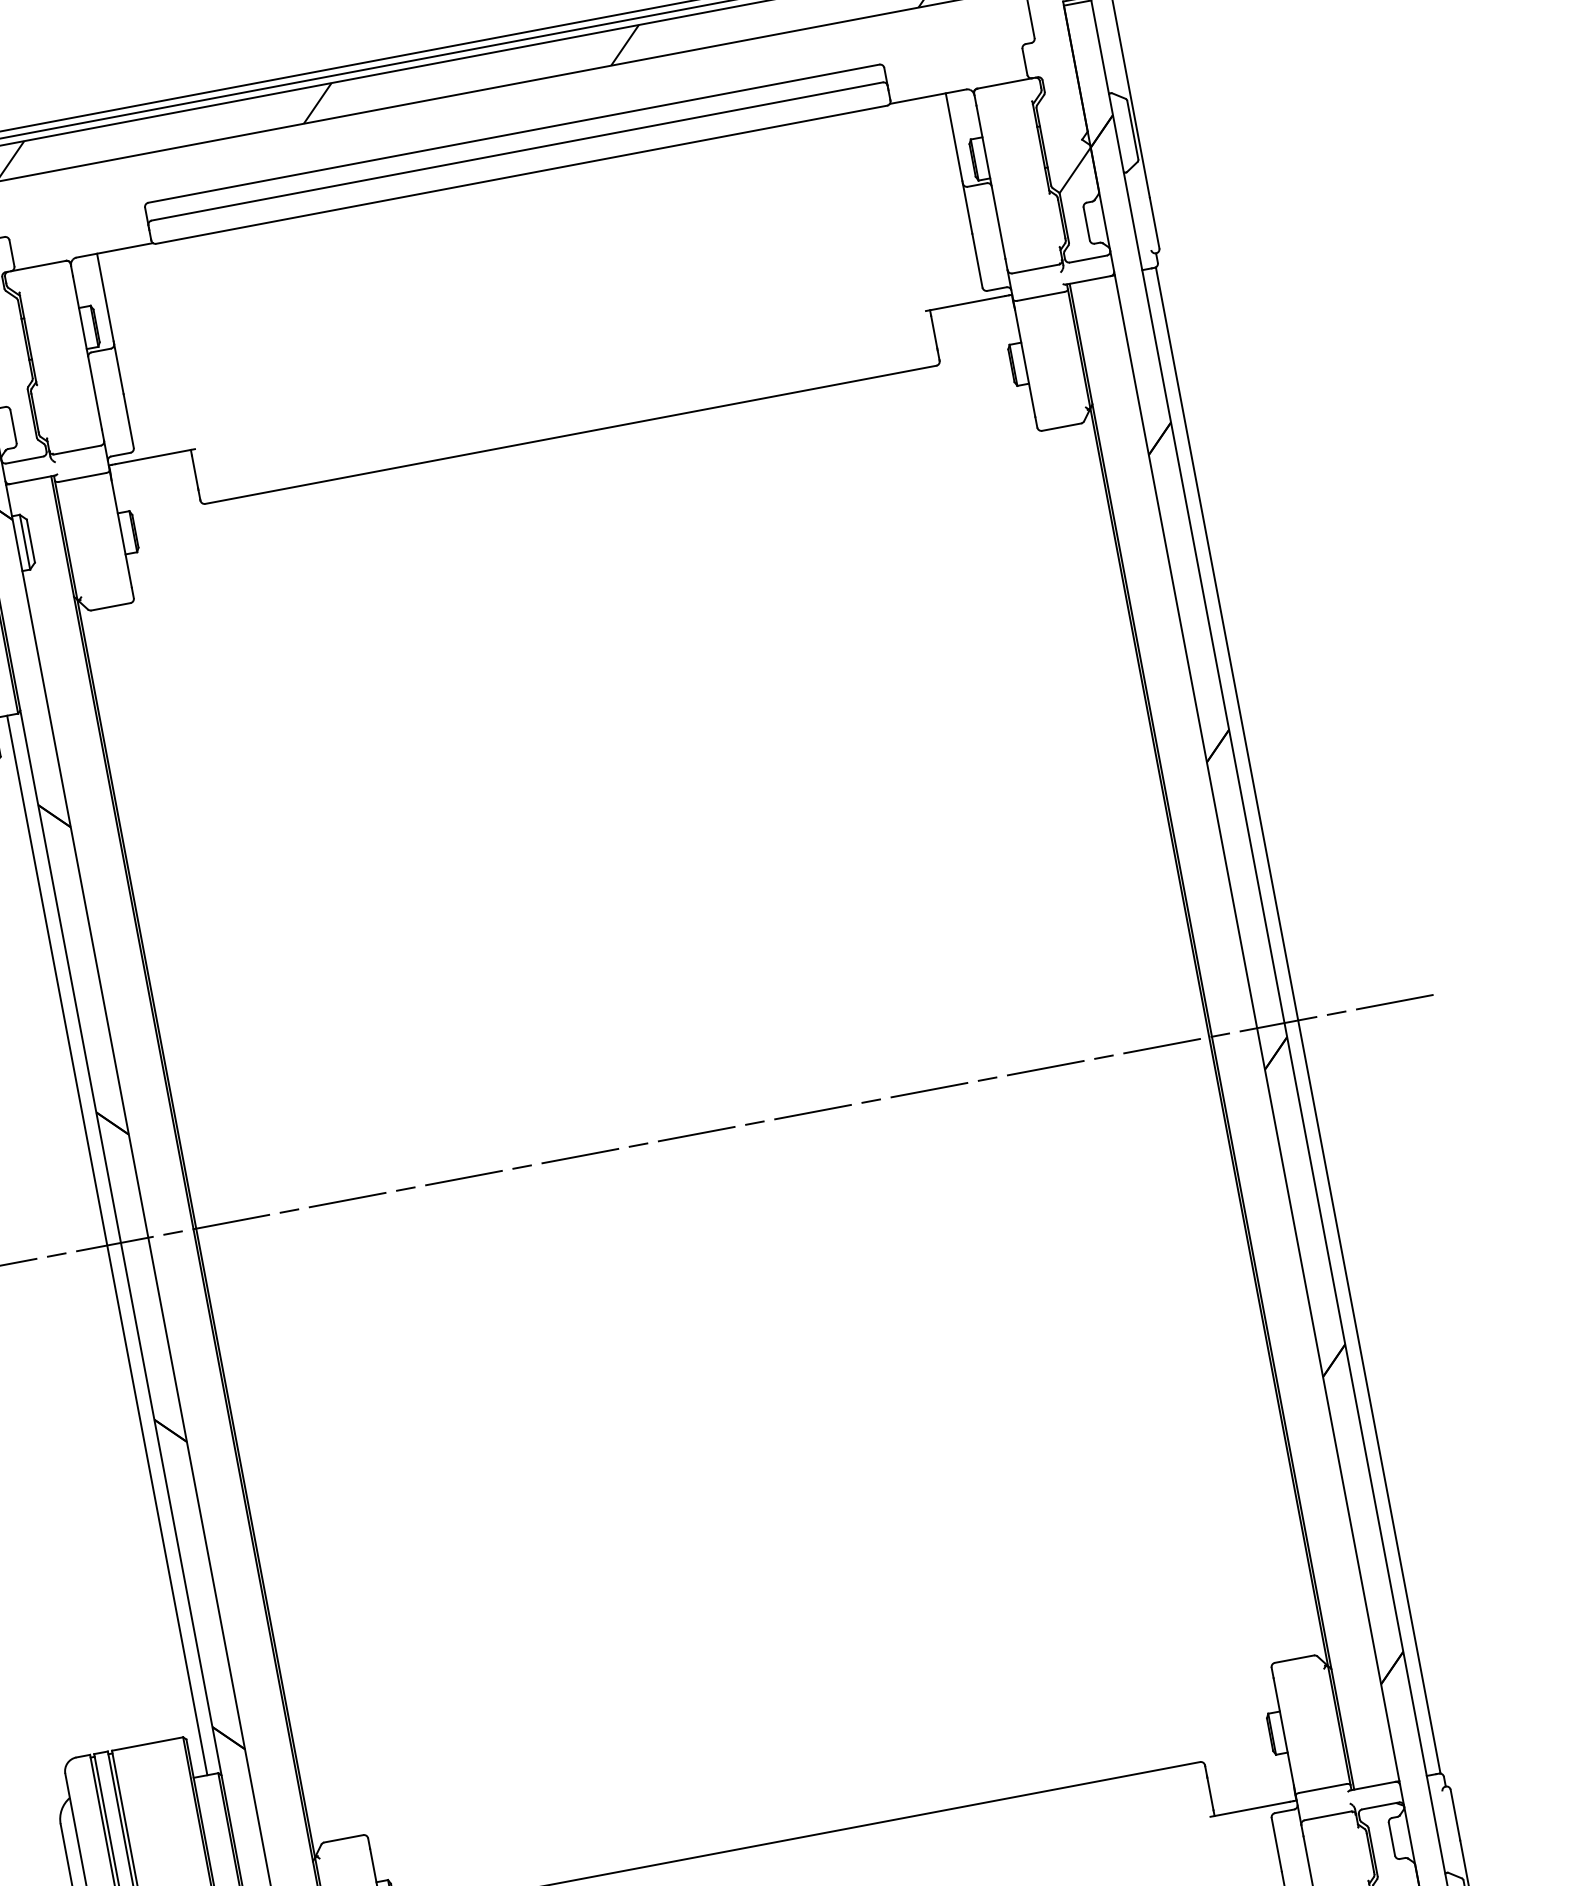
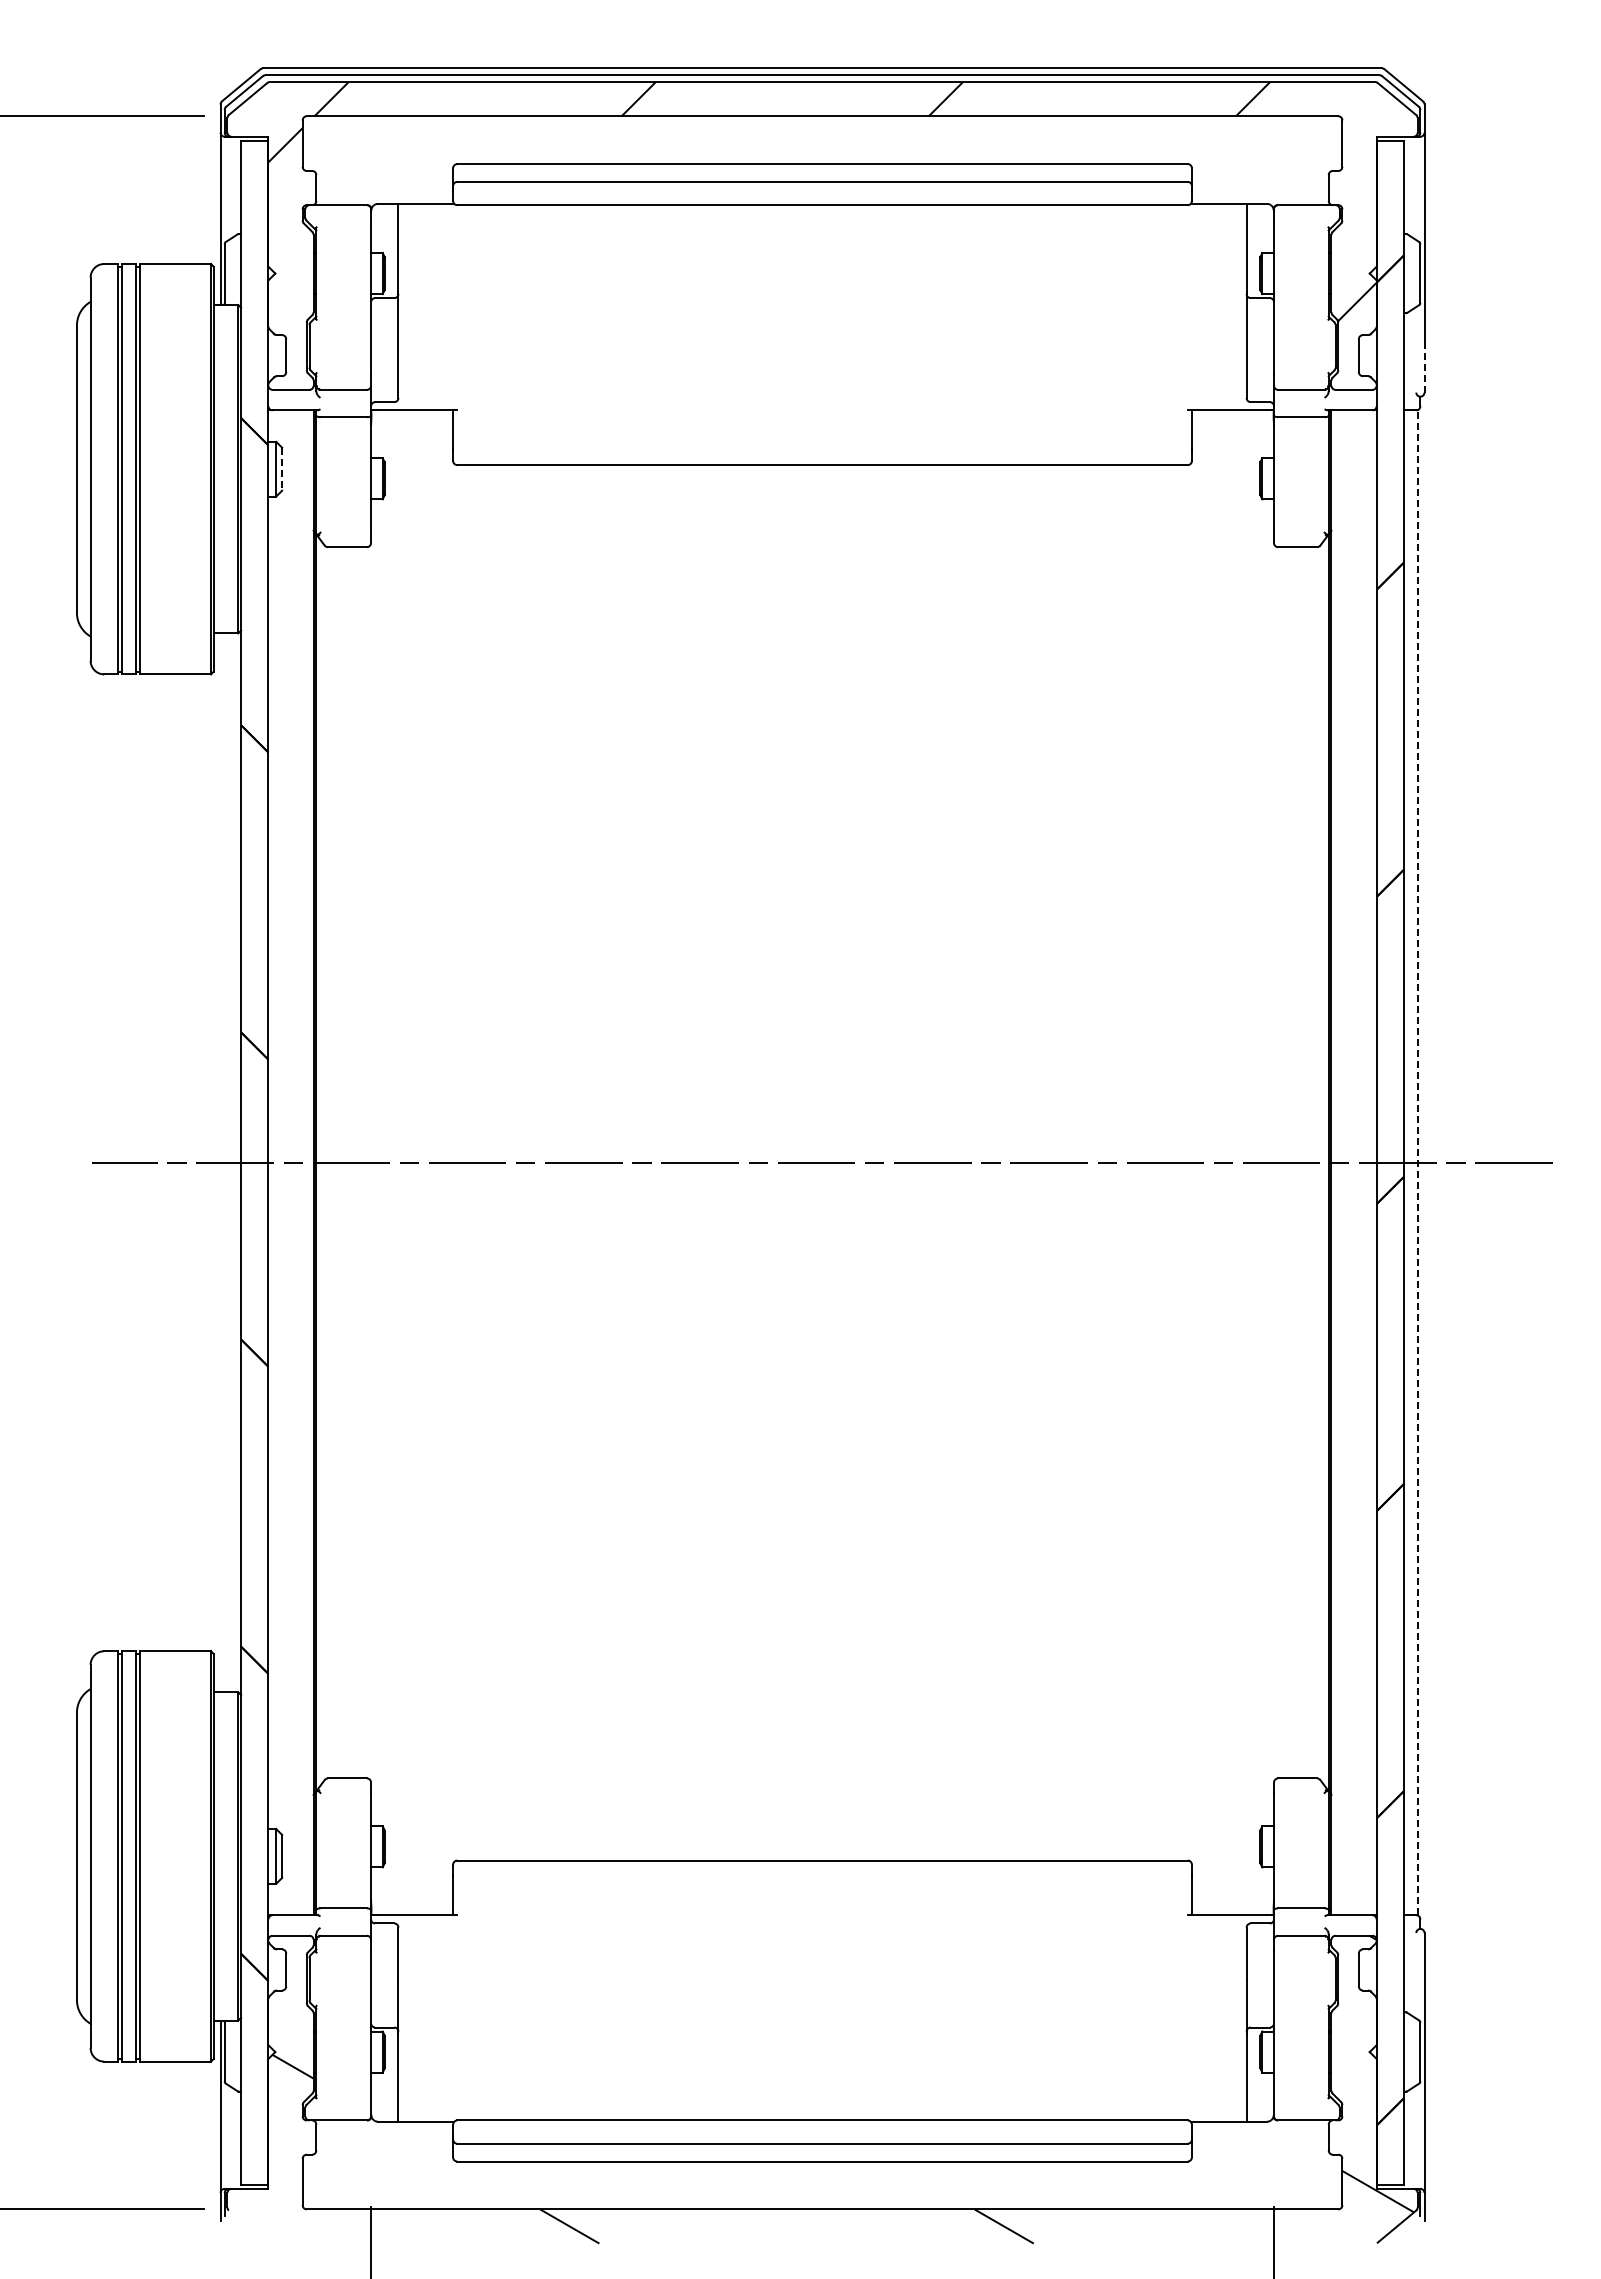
line: (1154, 222) -> (1424, 366), solid -> dashed
line: (31, 541) -> (282, 469), solid -> dashed
line: (1298, 1020) -> (1417, 1162), solid -> dashed
line: (107, 1245) -> (227, 1162), removed

